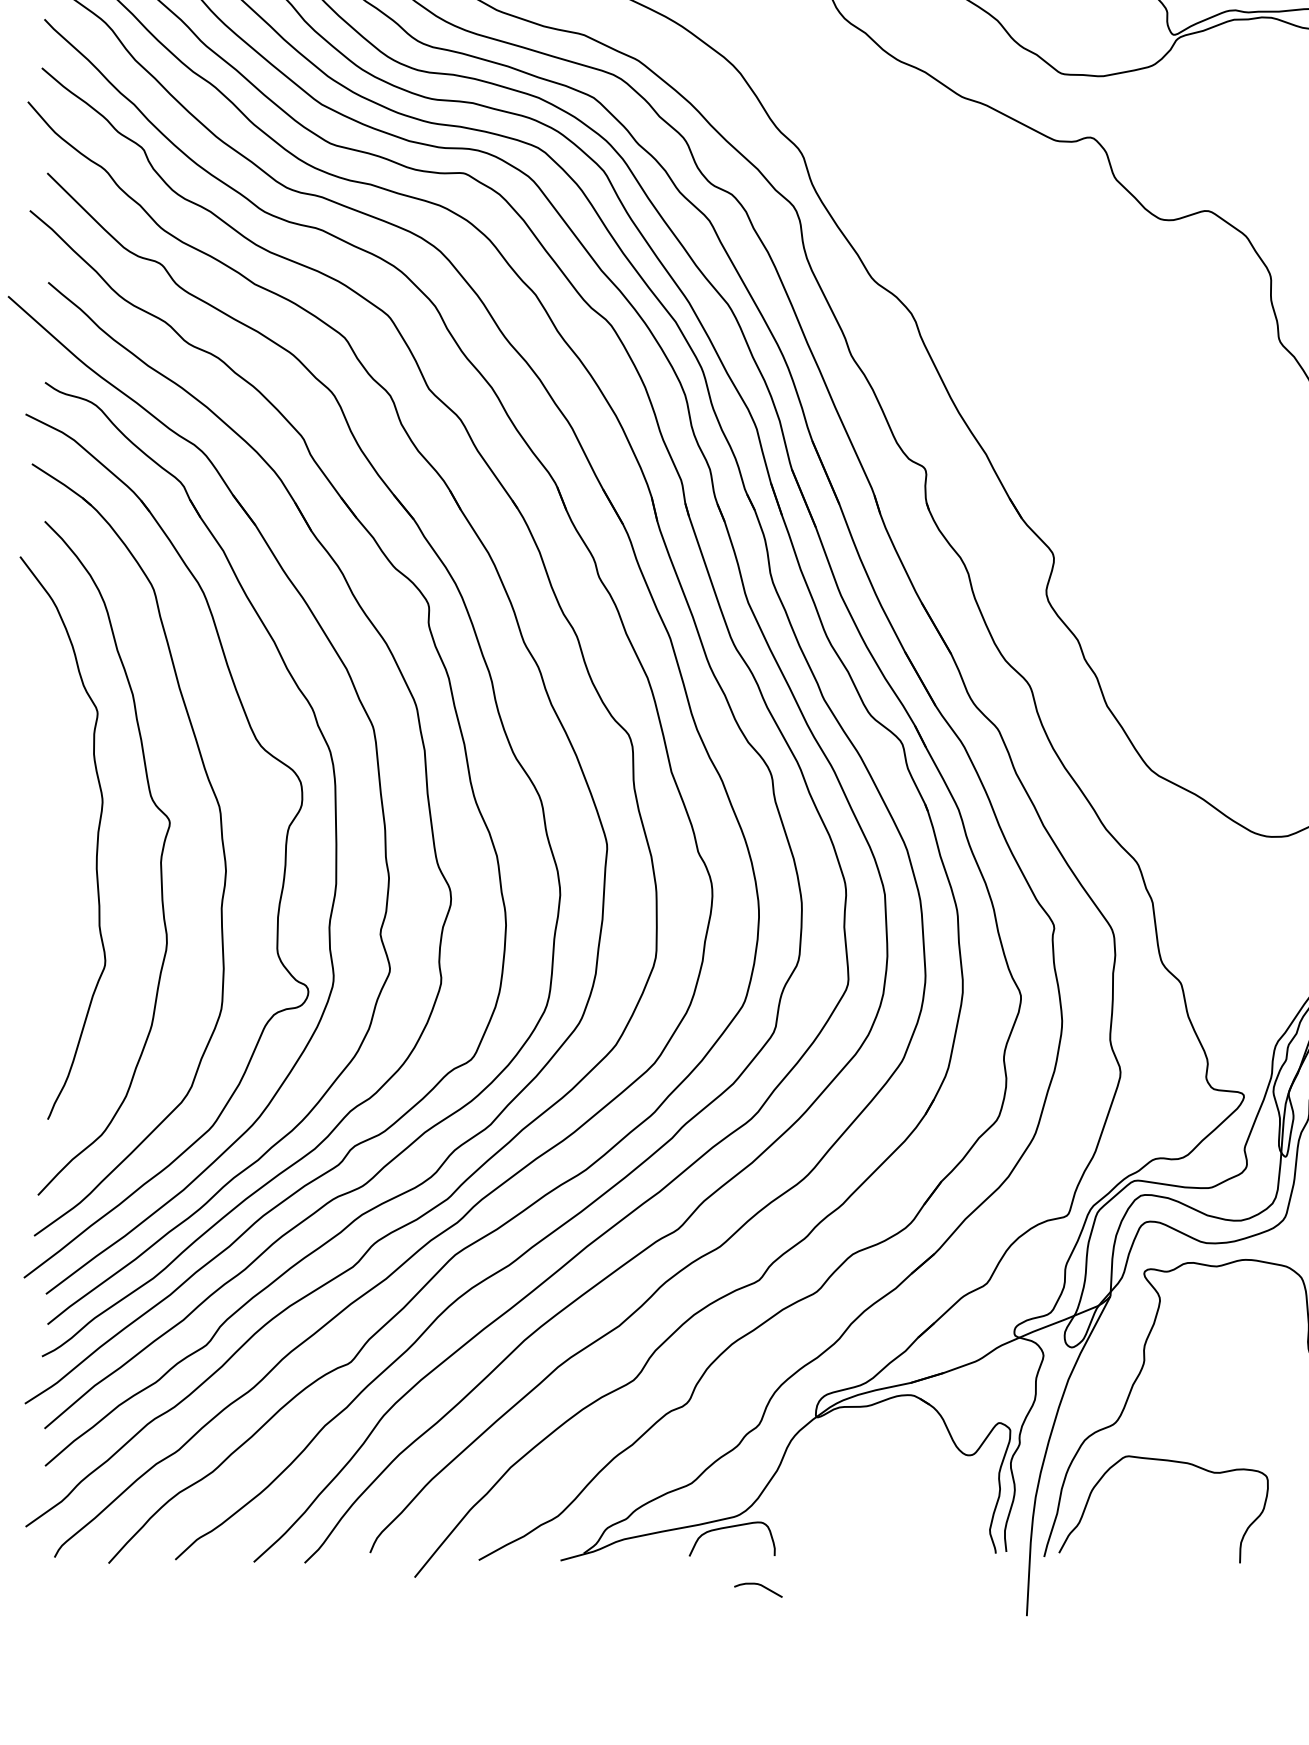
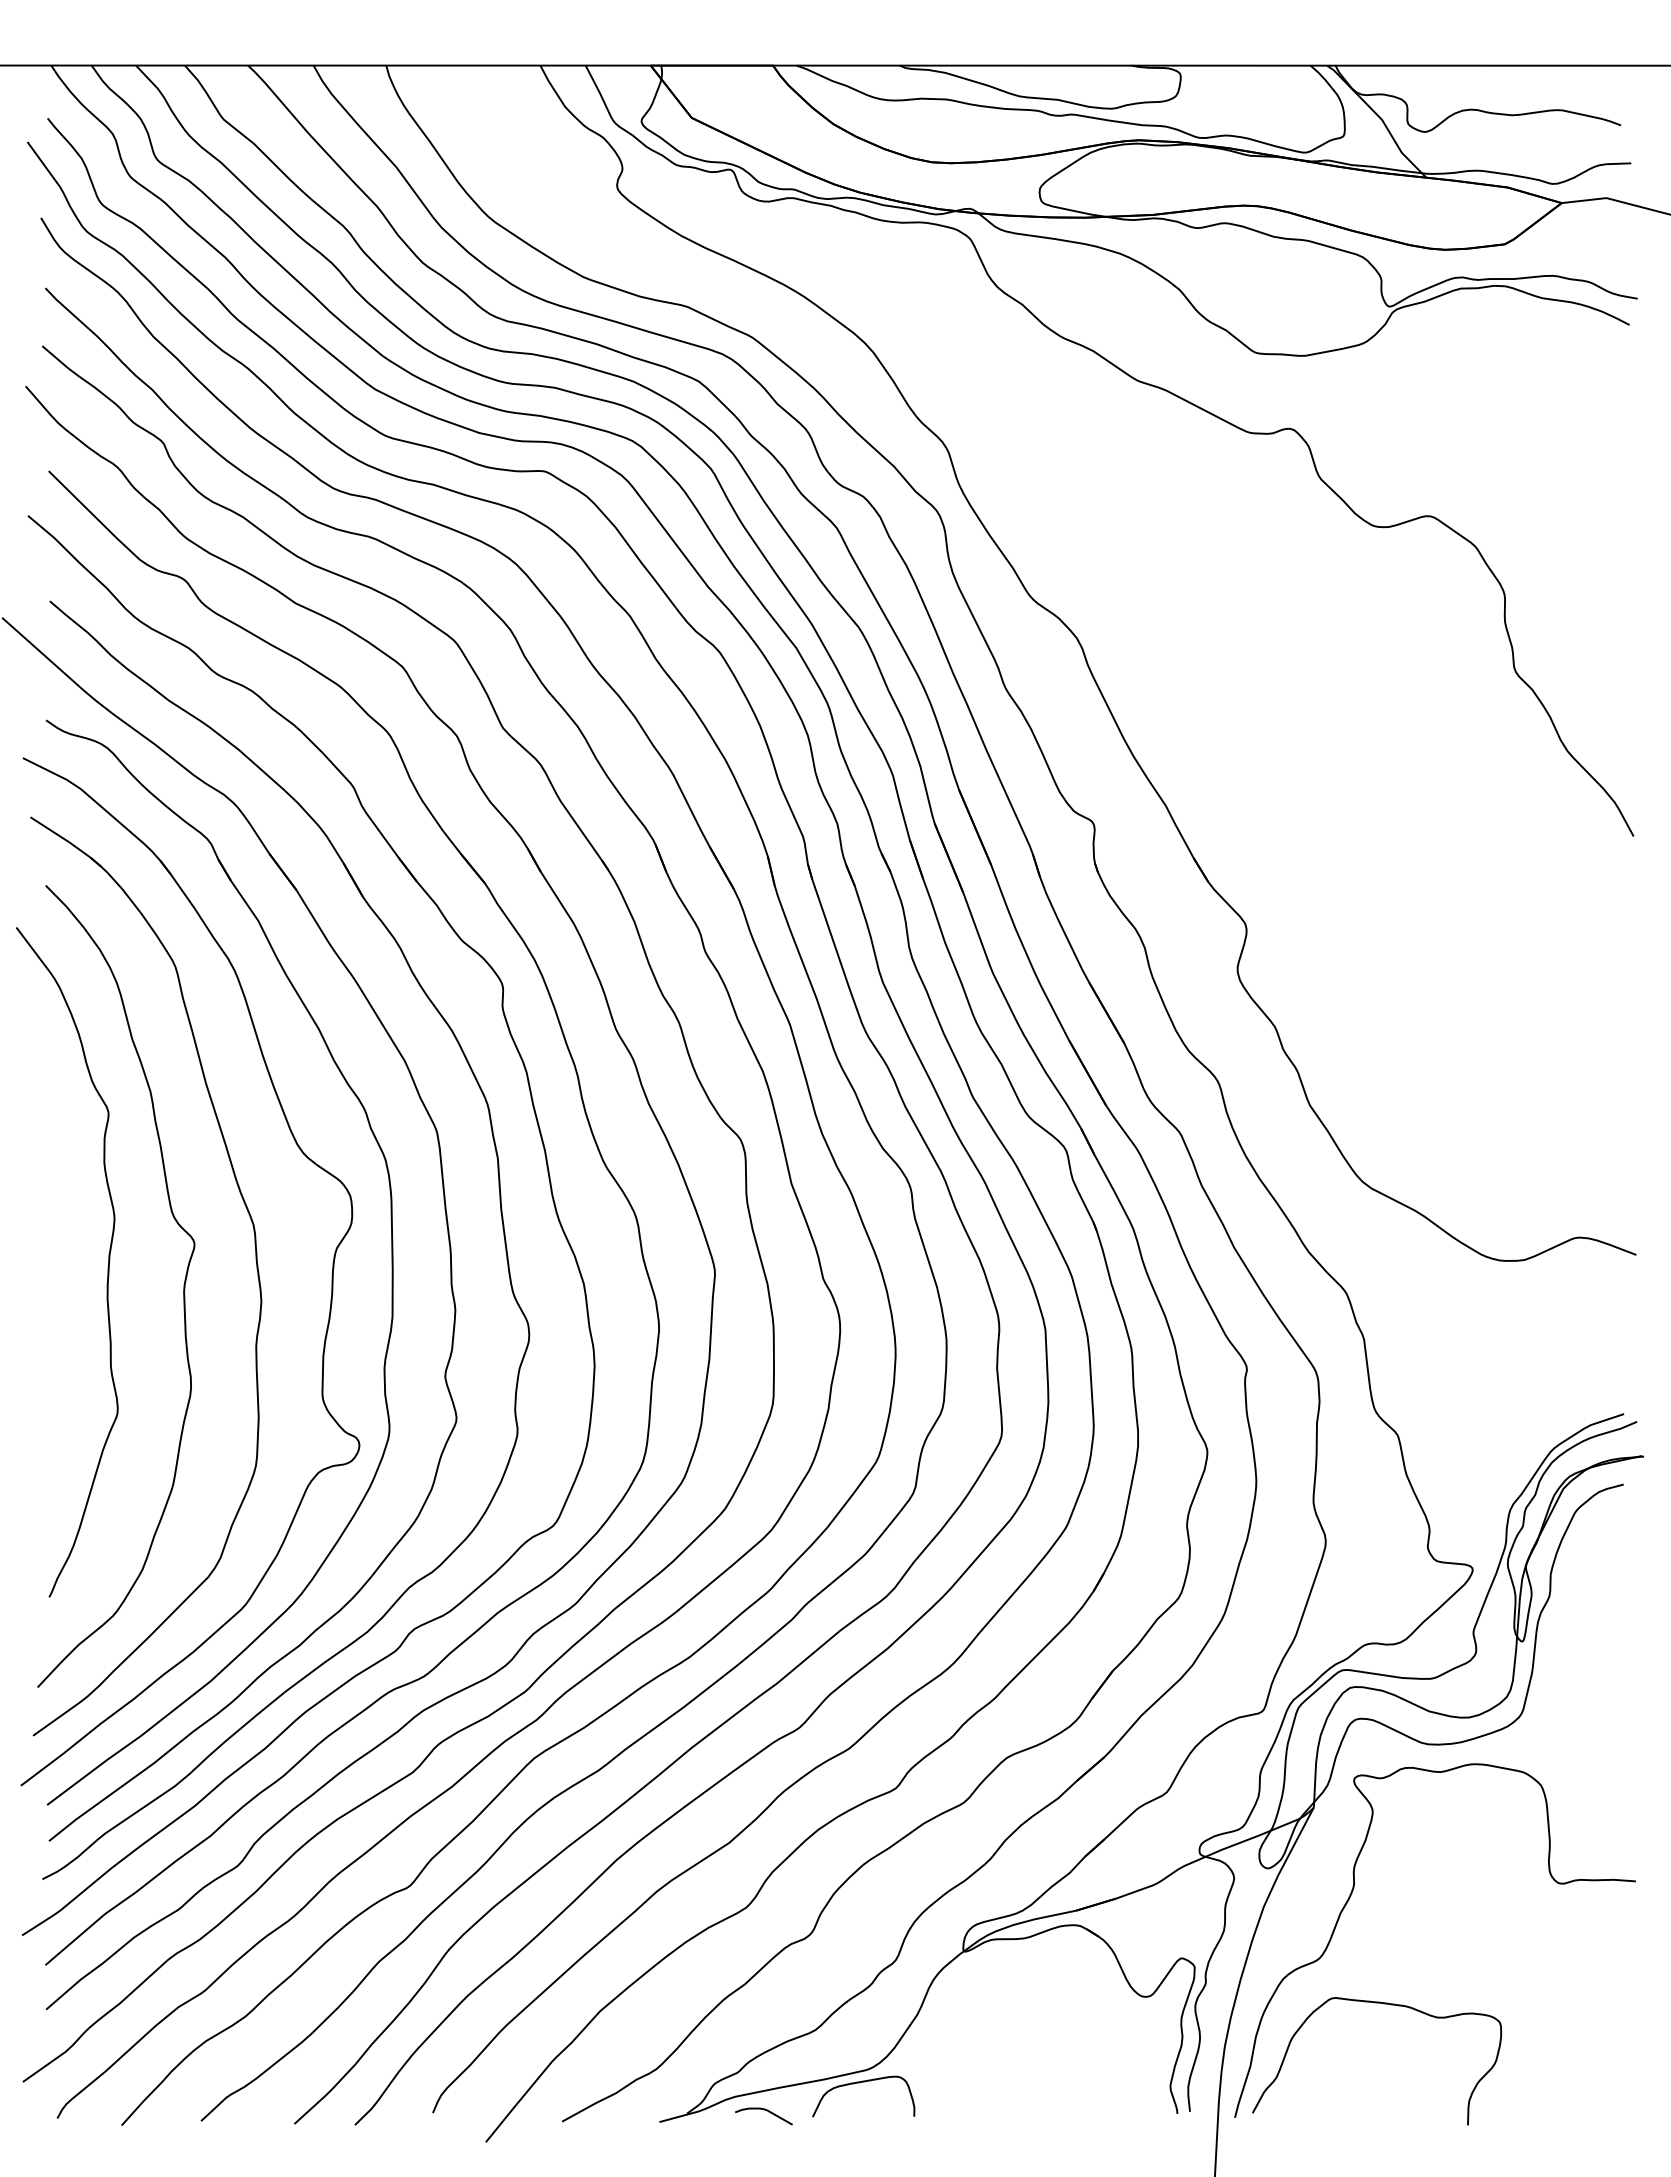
curve: (760, 1586) -> (766, 2111), moved

